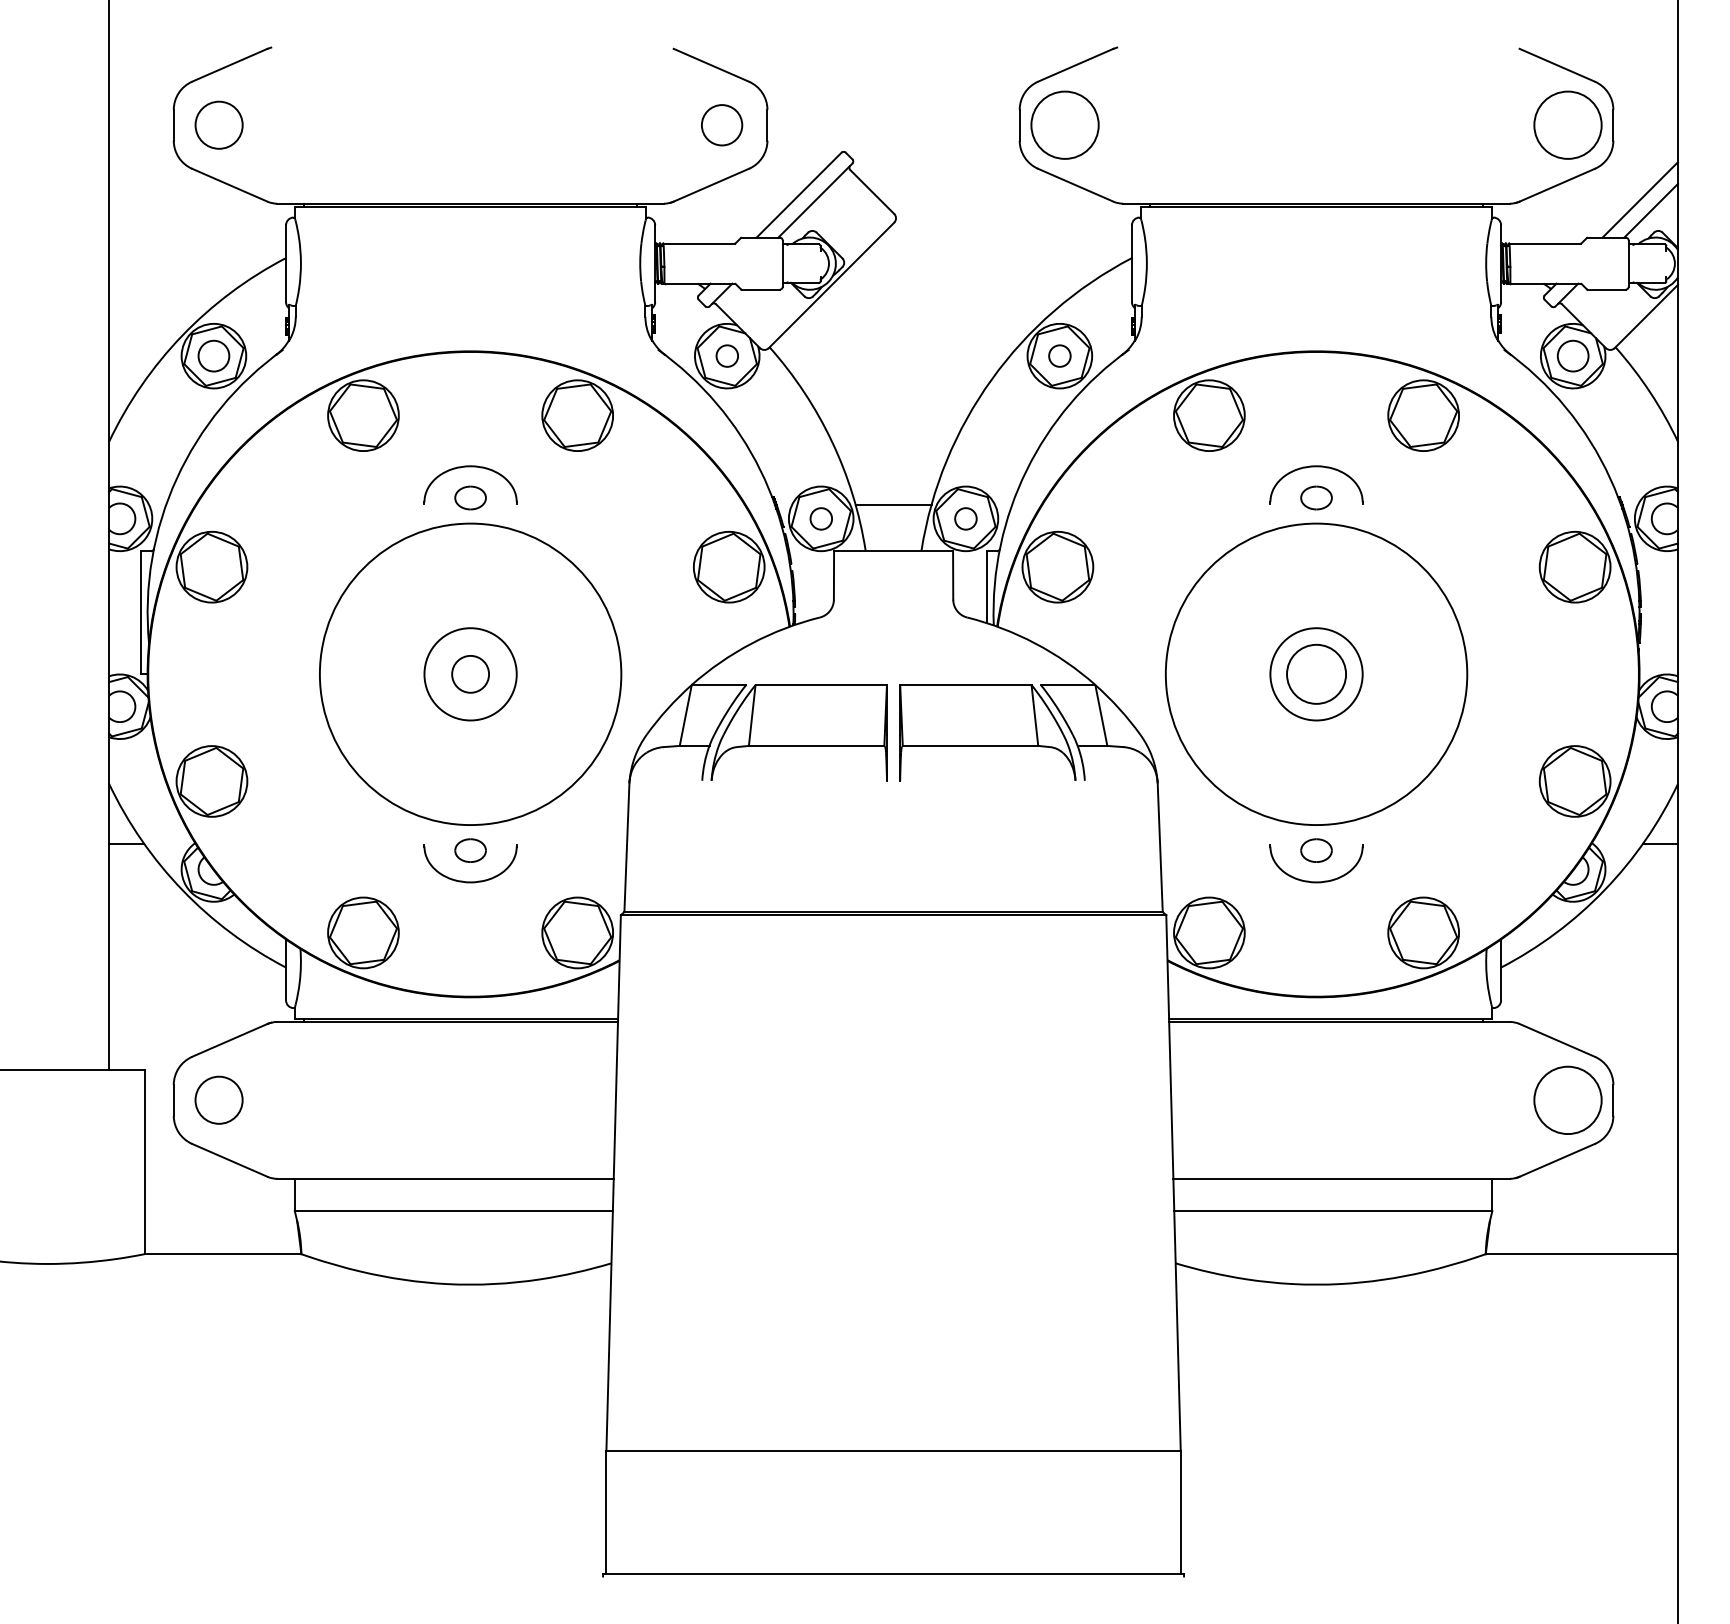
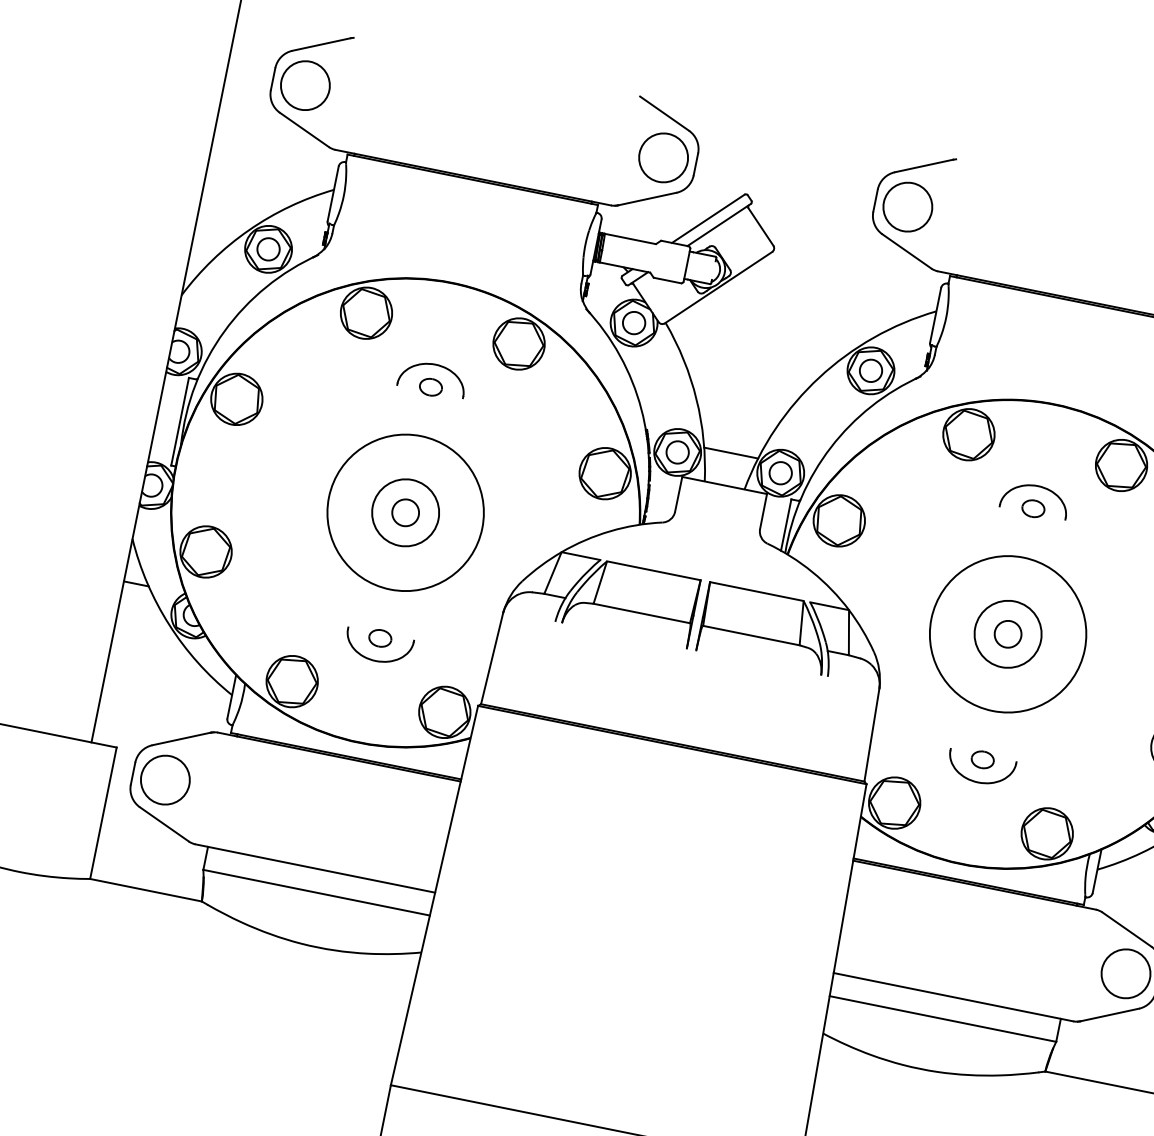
circle: (218, 124) -> (305, 85), size x1.43
circle: (721, 124) -> (663, 157), size x1.67
circle: (727, 355) -> (634, 322), size x1.43
circle: (1059, 355) -> (870, 370), size x1.43
circle: (821, 518) -> (677, 452), size x1.43
circle: (965, 518) -> (780, 472), size x1.43
circle: (1316, 673) -> (1008, 633), size x0.62
circle: (470, 674) -> (405, 512), size x0.71
circle: (1316, 674) -> (1008, 634), size x0.71
circle: (218, 1099) -> (165, 779), size x1.43

